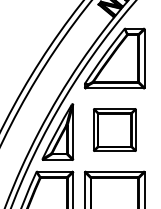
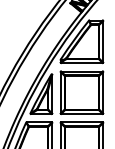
part: (114, 129) -> (81, 92), size x1.43

